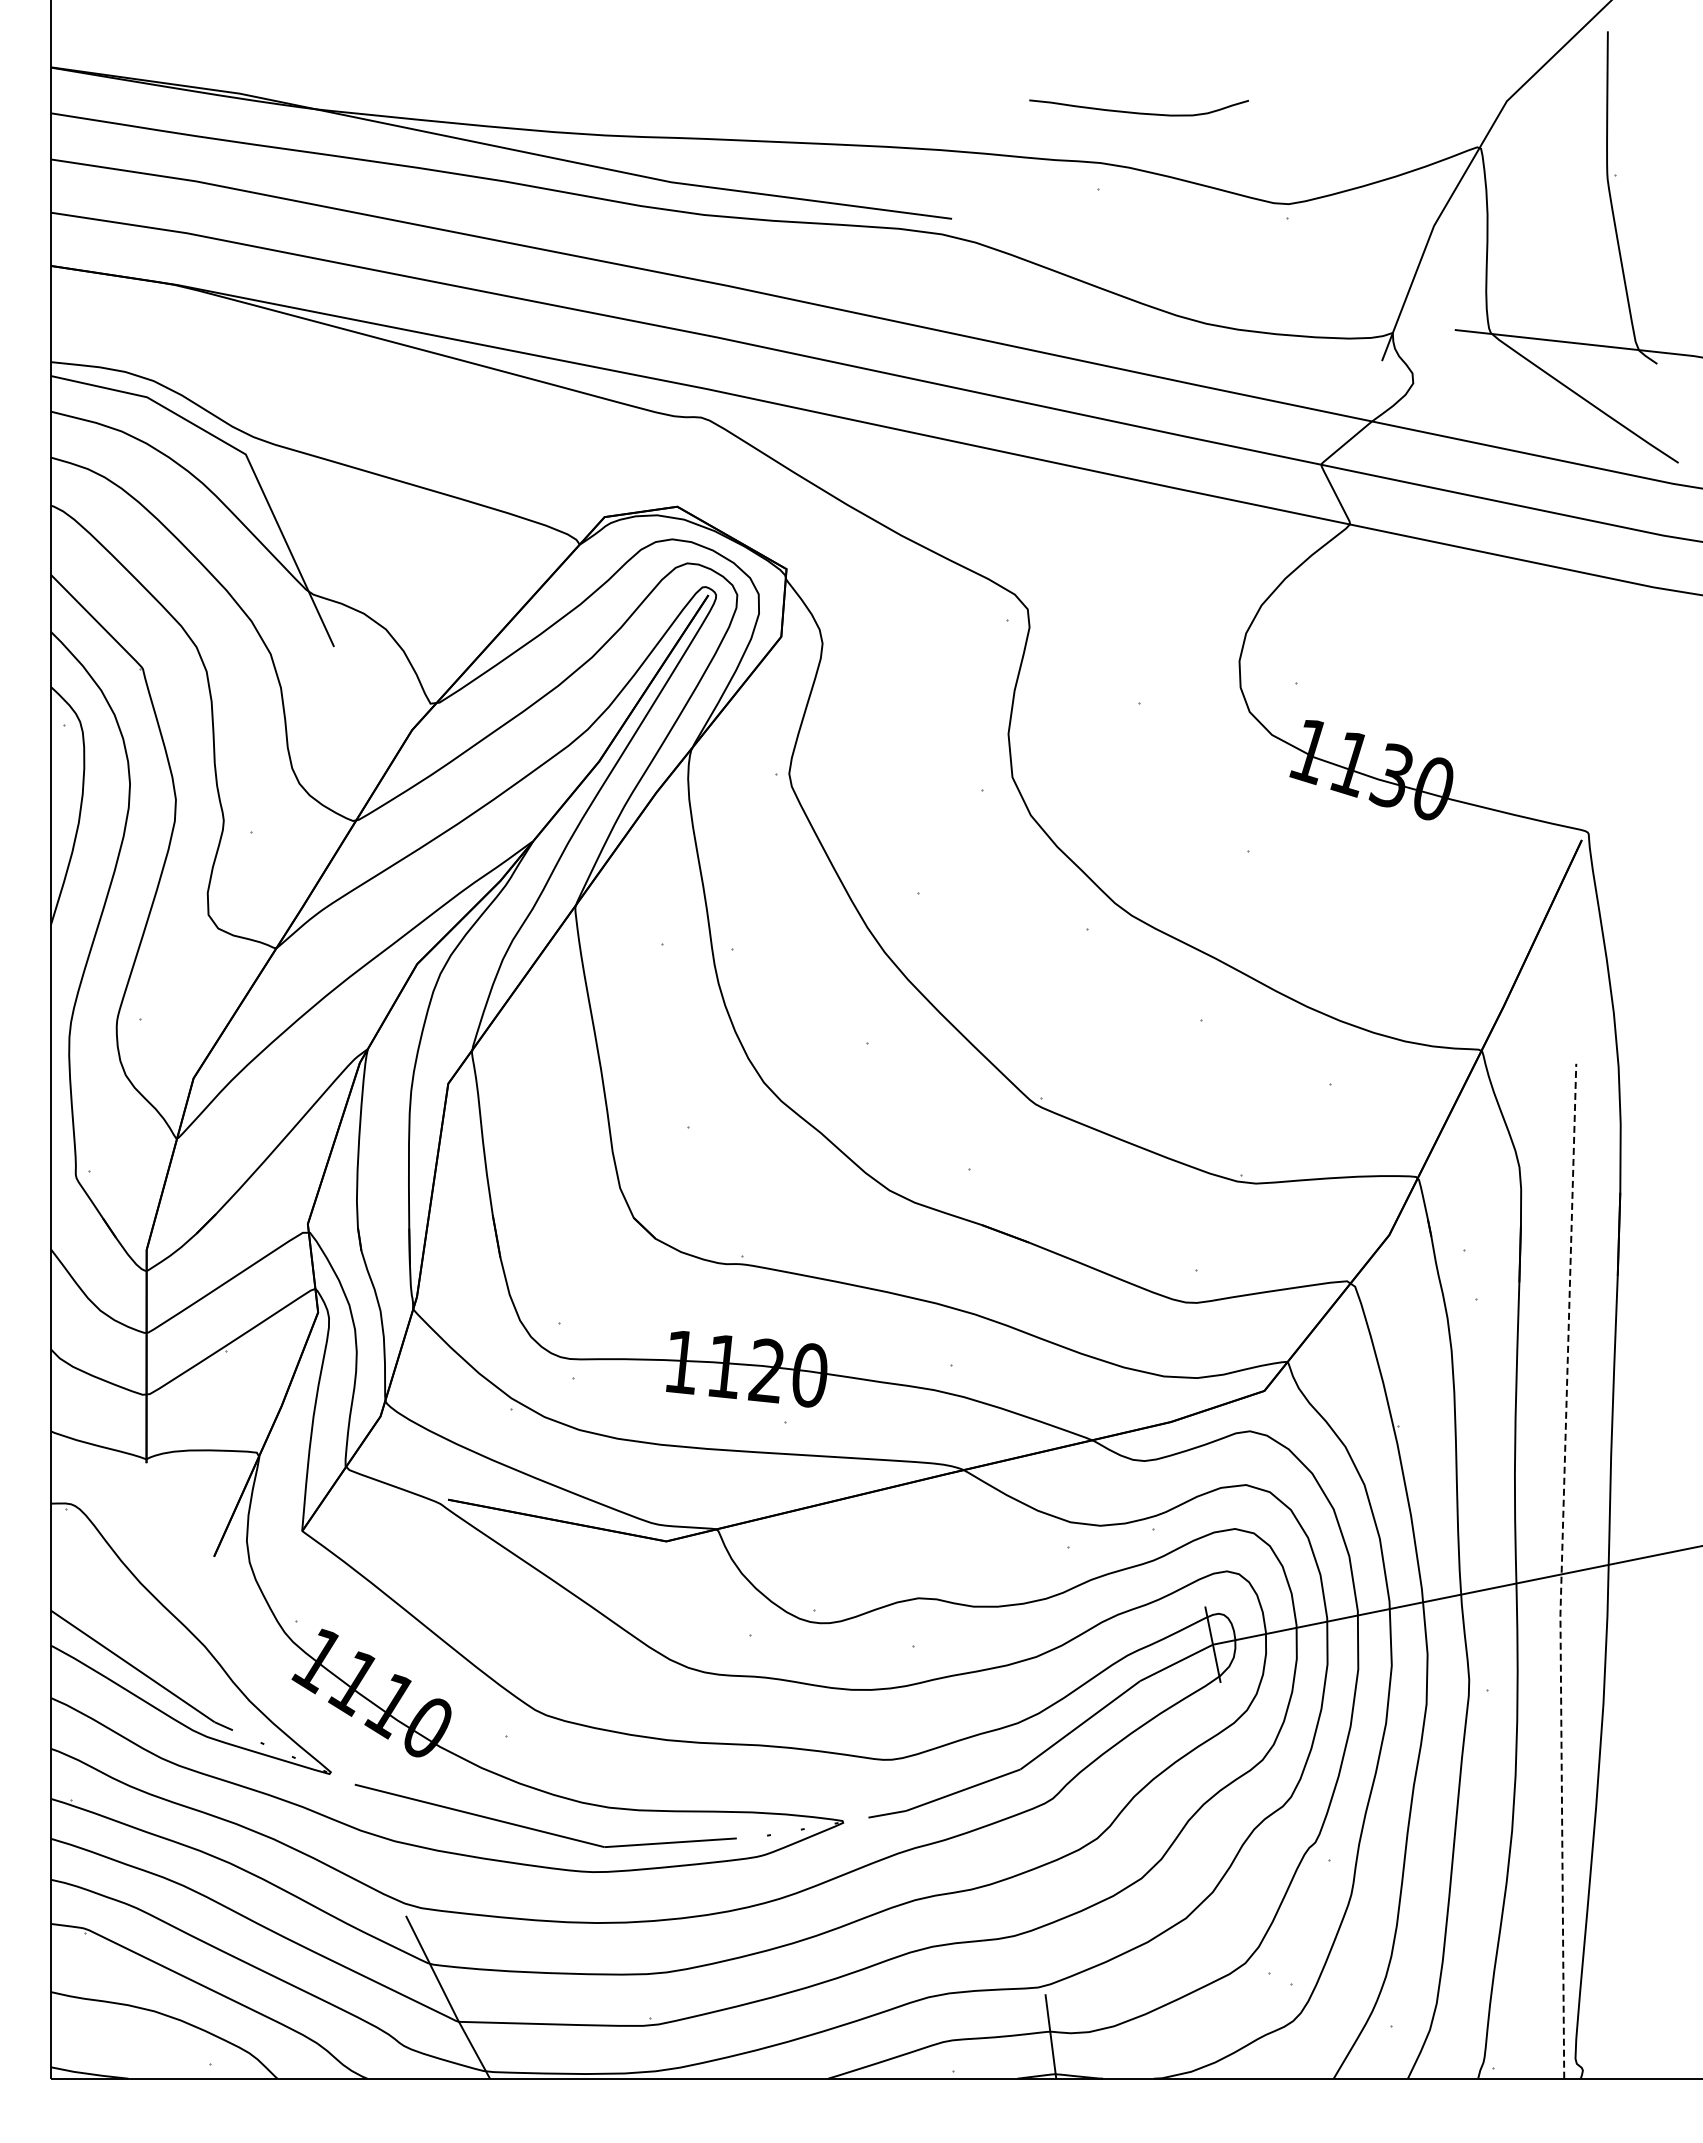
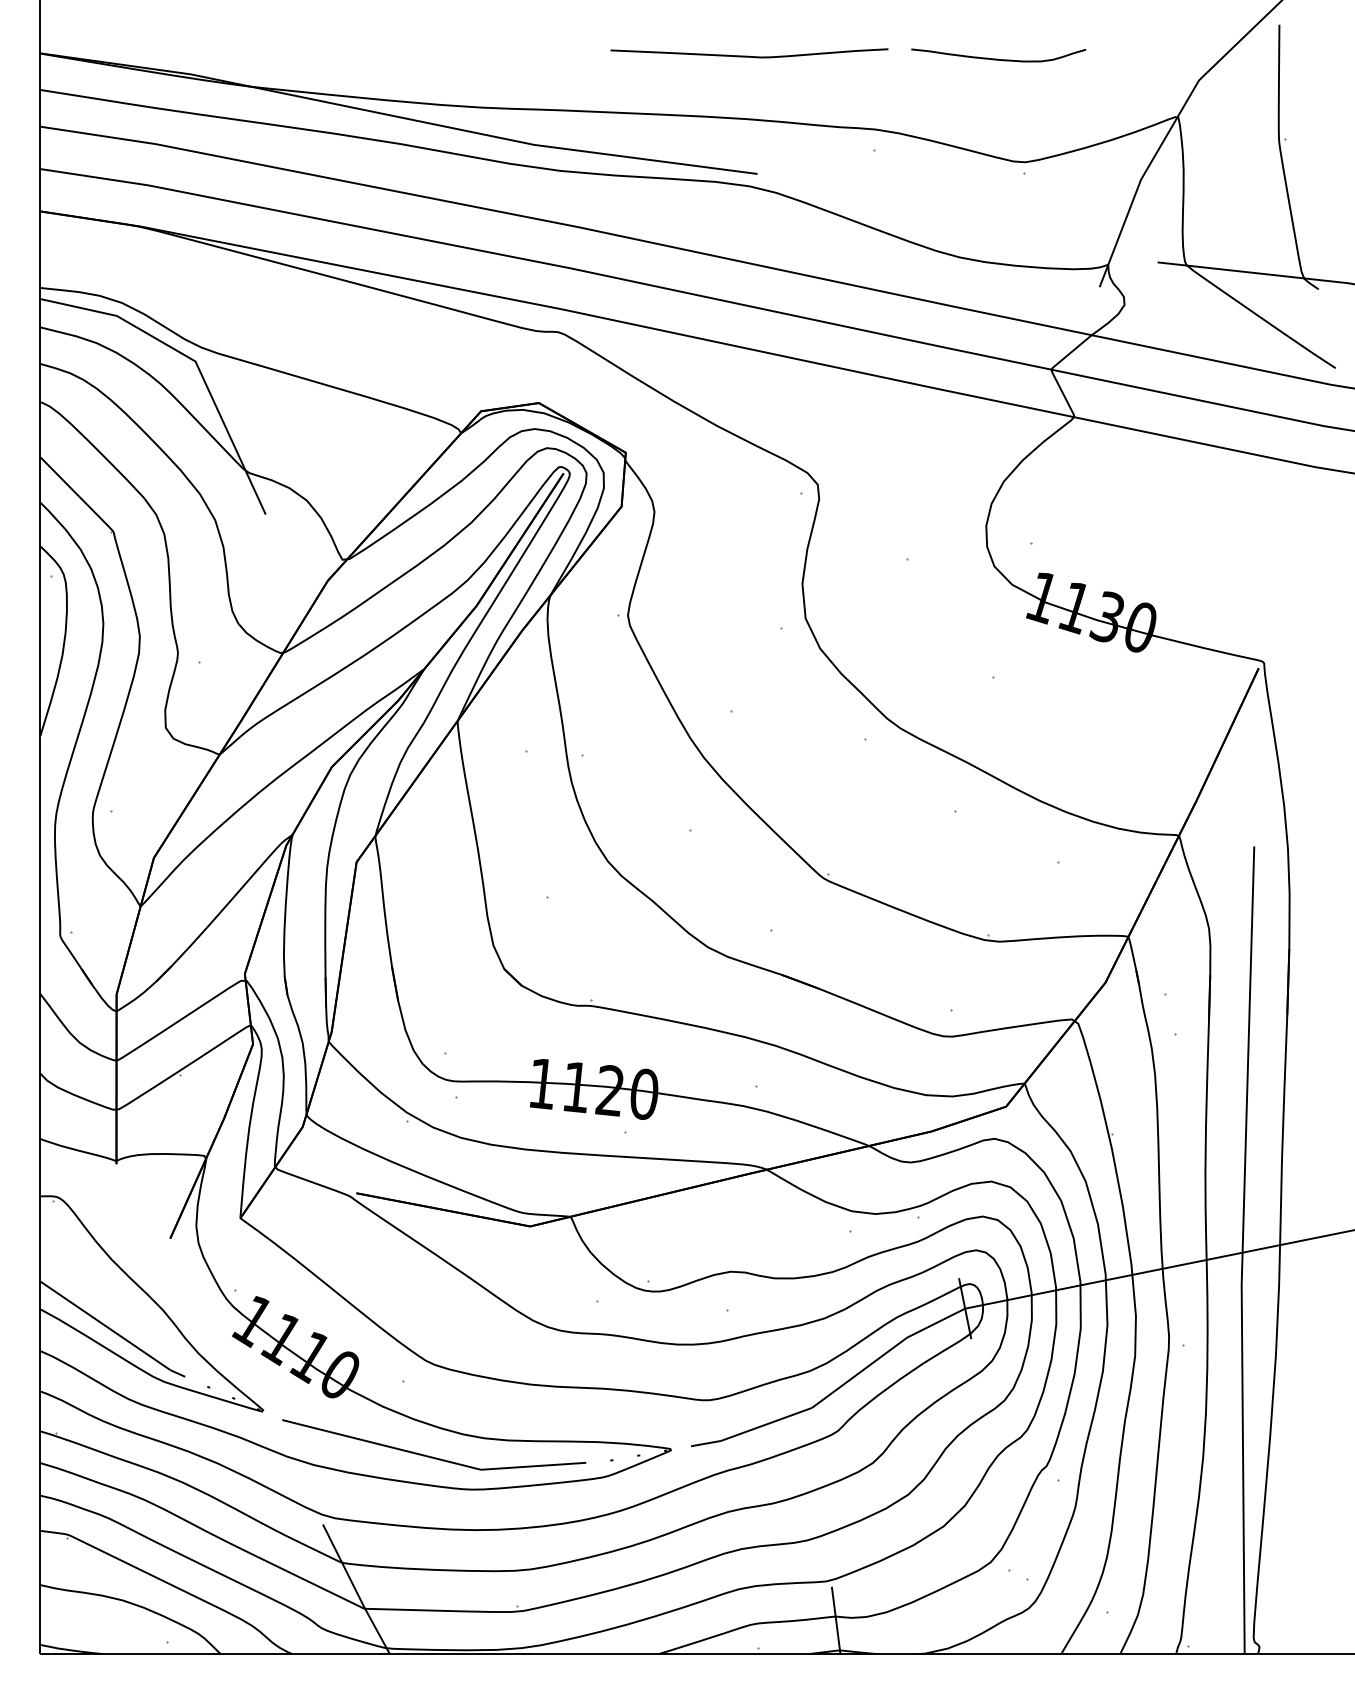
curve: (941, 70) -> (749, 55), added
curve: (1138, 112) -> (998, 59), moved
line: (1561, 1570) -> (1242, 1249), dashed -> solid

